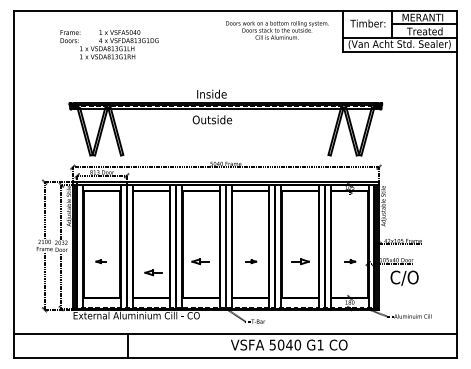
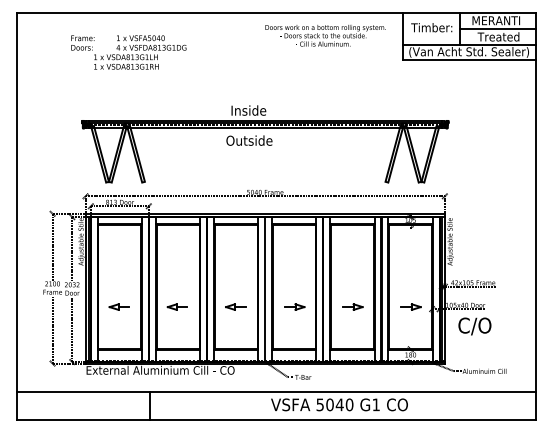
part: (100, 261) -> (118, 306), size x1.67
part: (250, 261) -> (294, 306), size x1.67
part: (349, 261) -> (410, 306), size x1.67
part: (152, 272) -> (176, 306), moved

